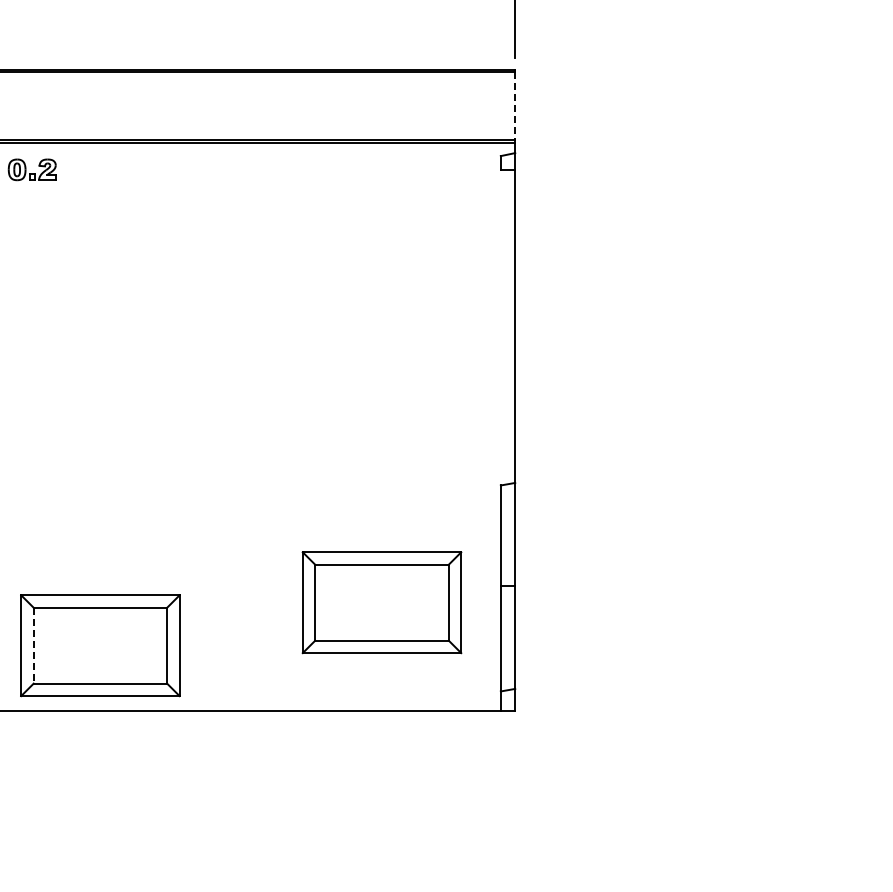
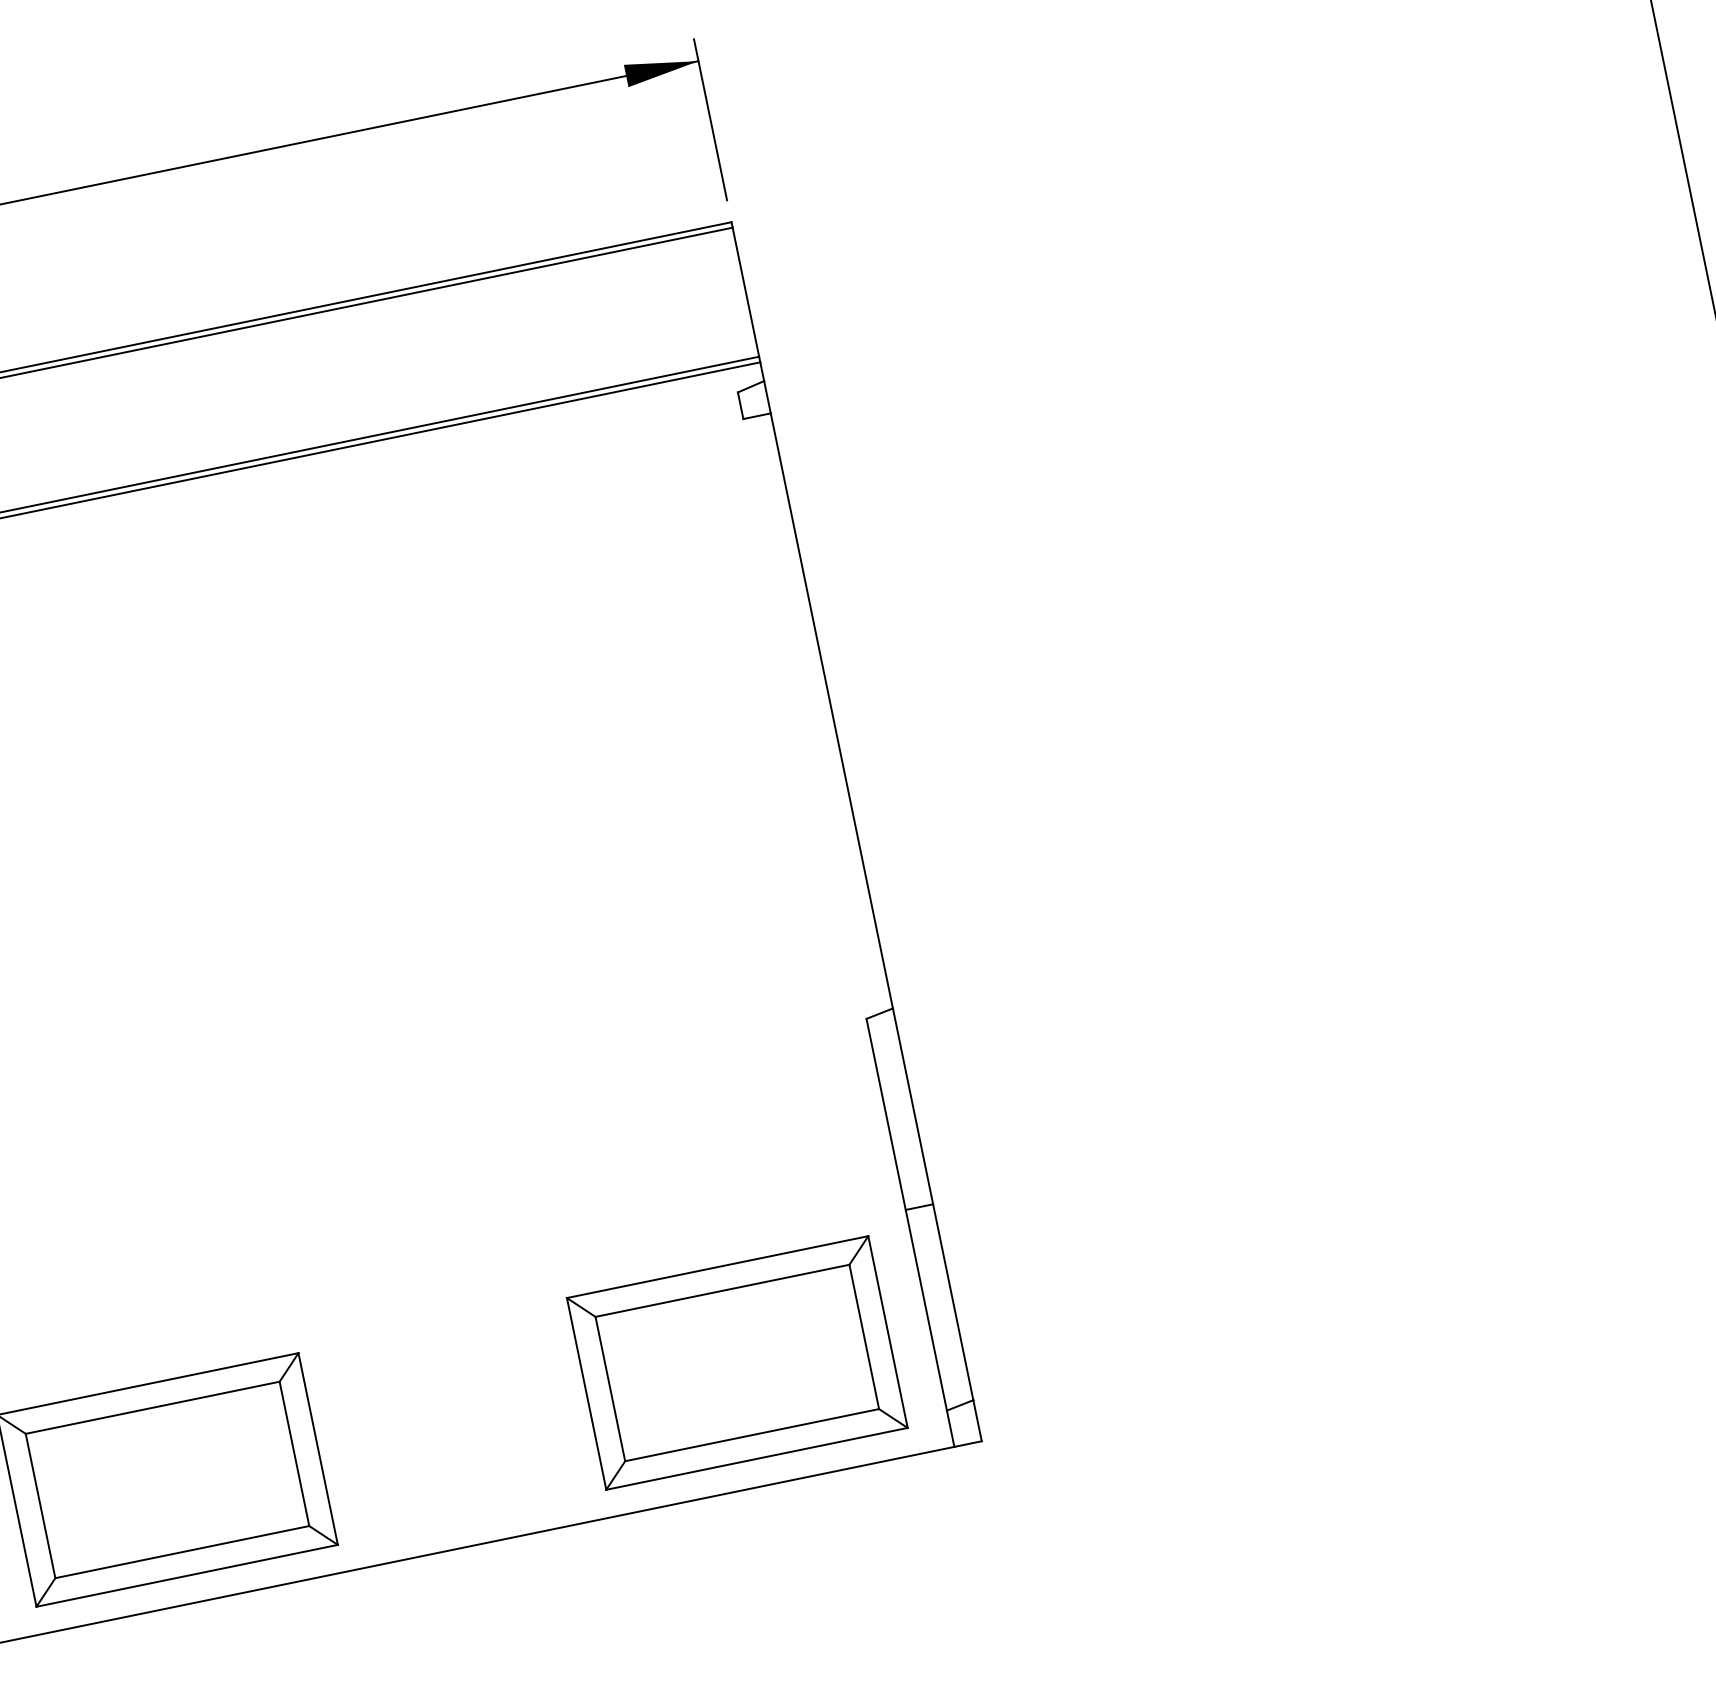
line: (515, 106) -> (746, 292), dashed -> solid
part: (381, 602) -> (736, 1362), moved
line: (33, 645) -> (40, 1505), dashed -> solid

